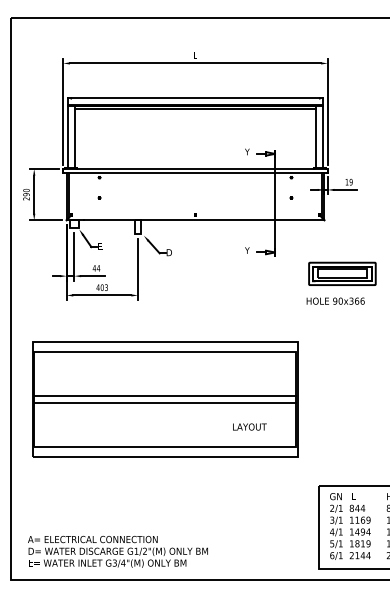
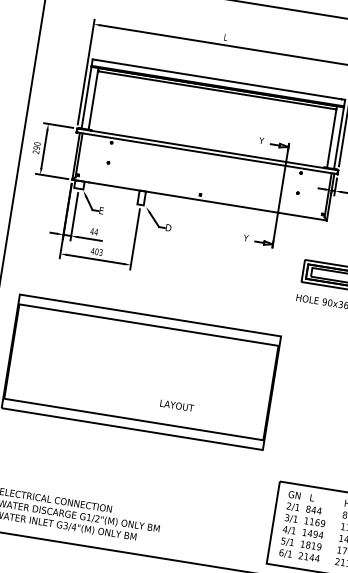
line: (165, 396) -> (142, 369), removed
line: (165, 403) -> (141, 376), removed
text: (249, 426) -> (176, 405), moved

